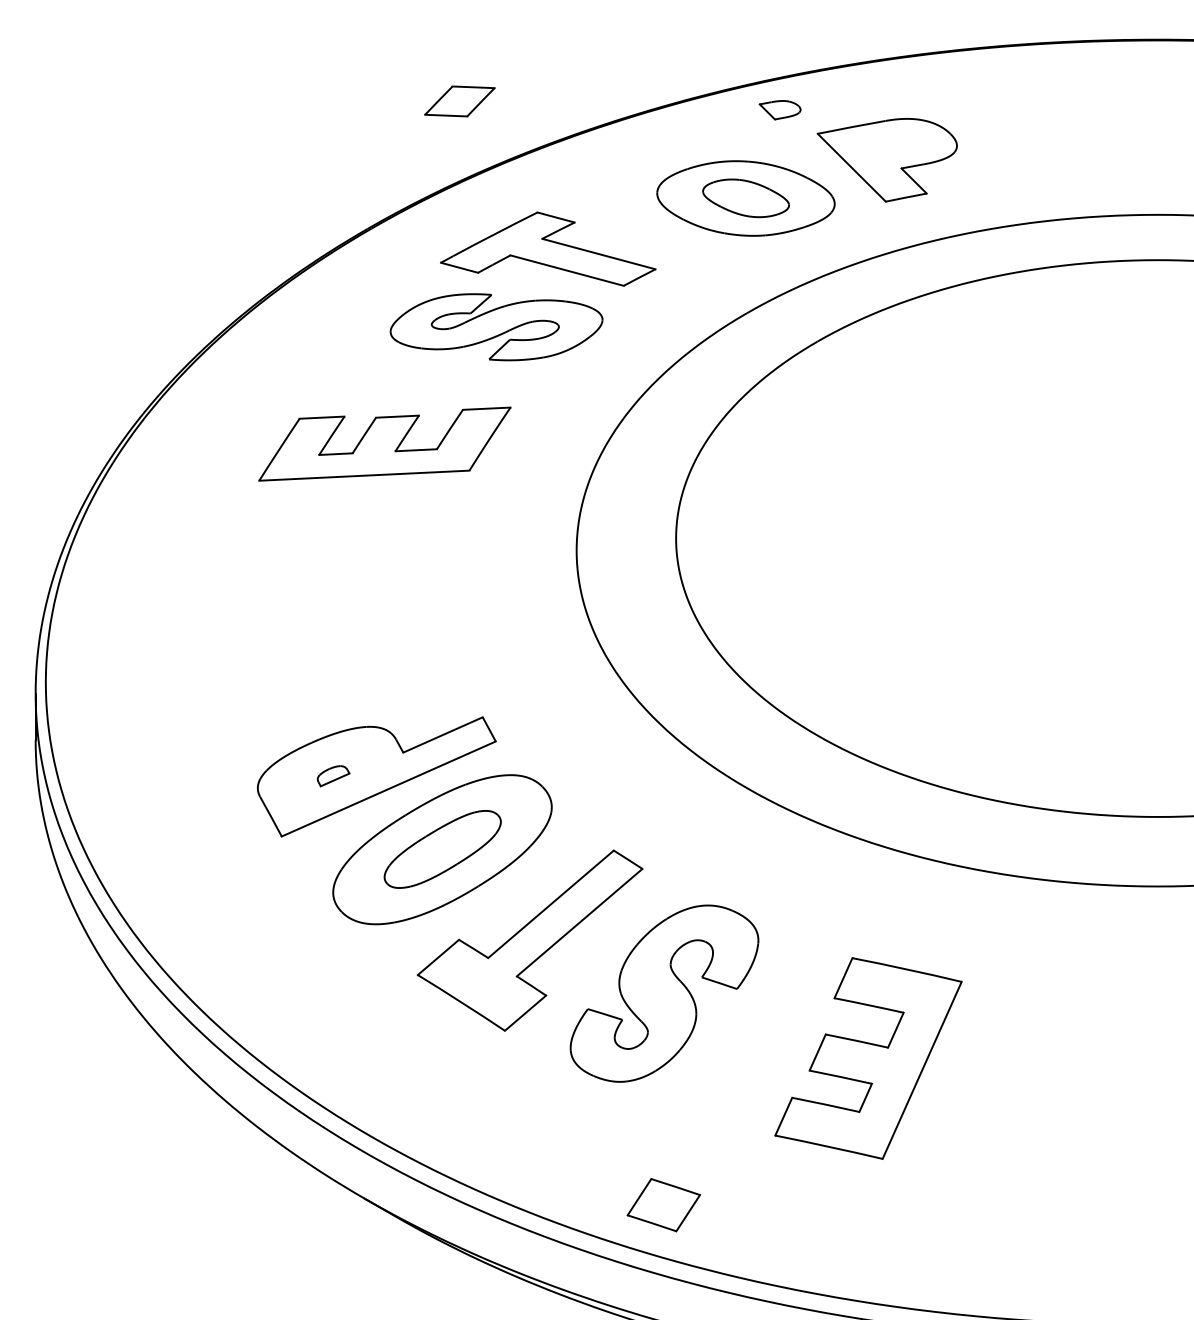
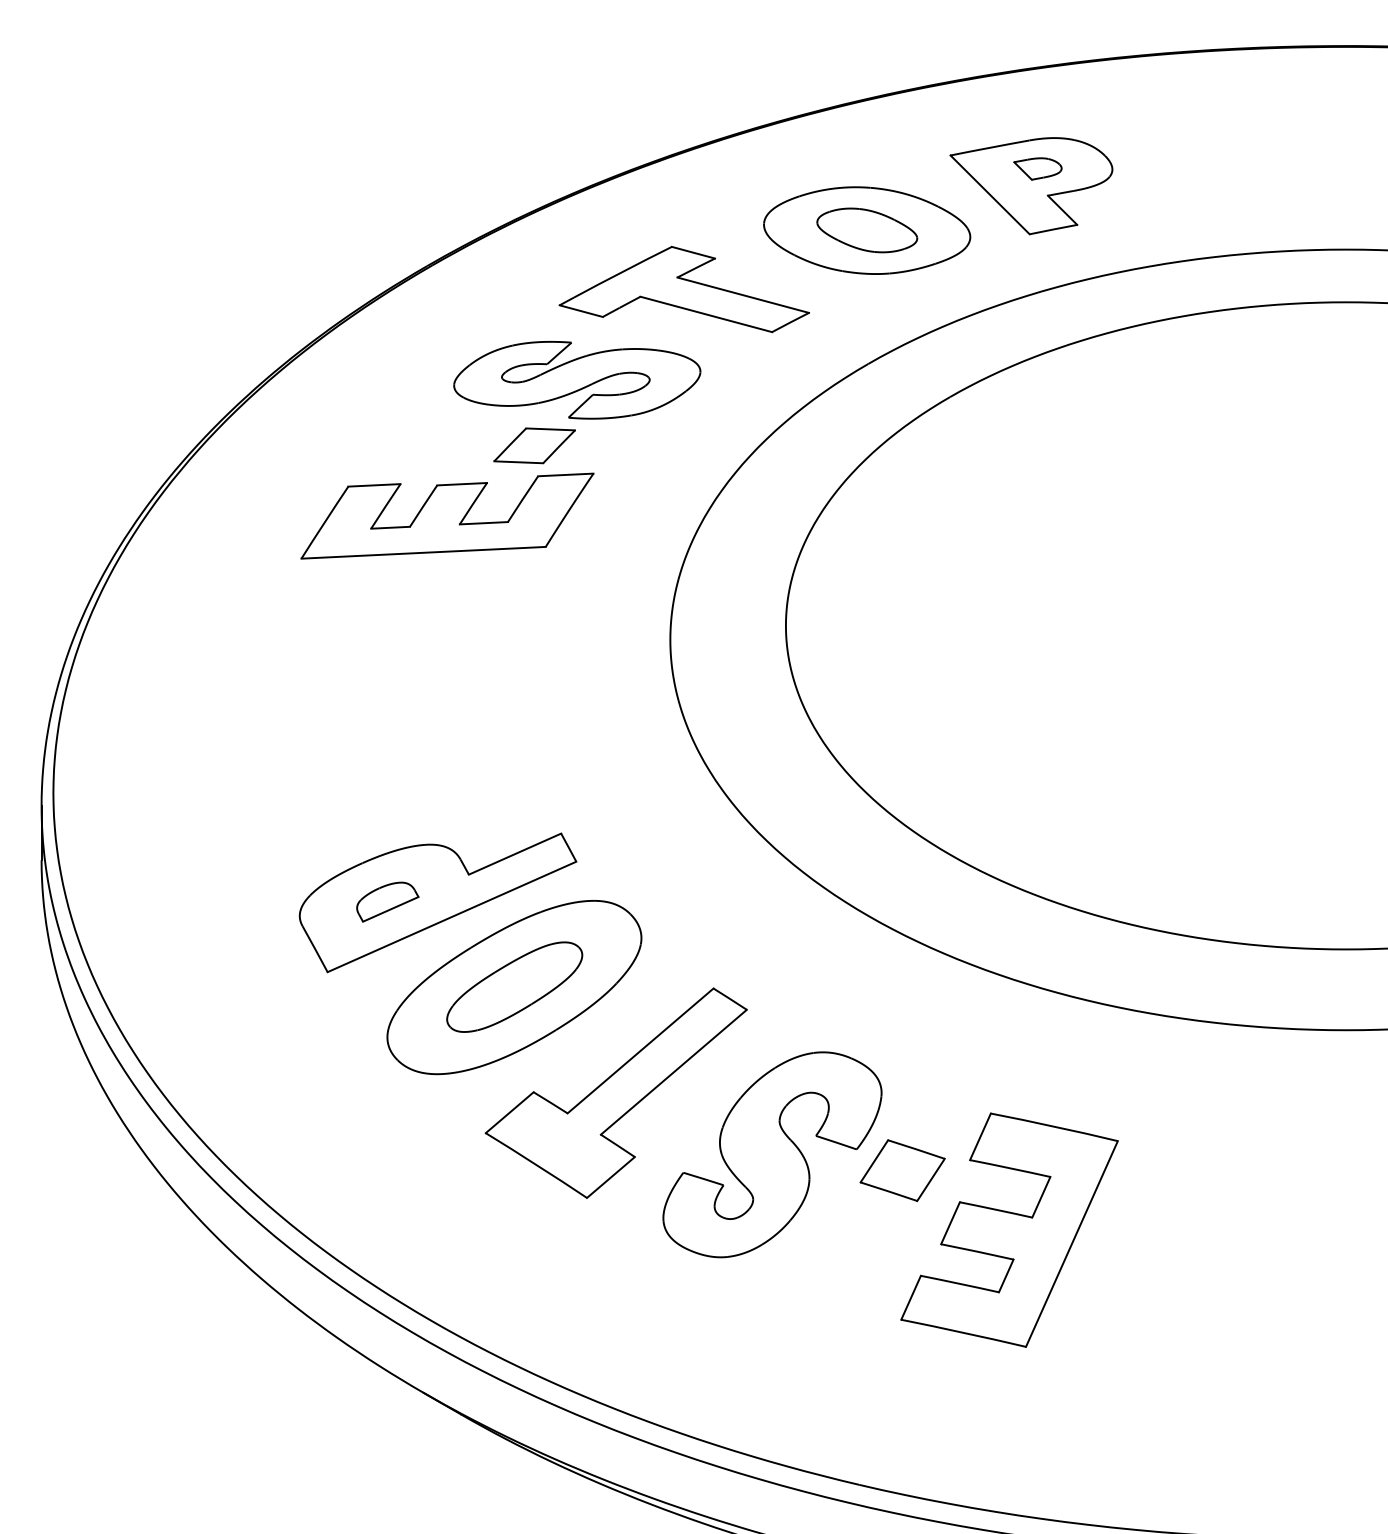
part: (459, 101) -> (534, 445), moved
part: (779, 109) -> (1037, 168), moved
part: (547, 249) -> (683, 289), moved
part: (333, 775) -> (387, 901), size x1.67
part: (663, 1205) -> (902, 1170), moved

